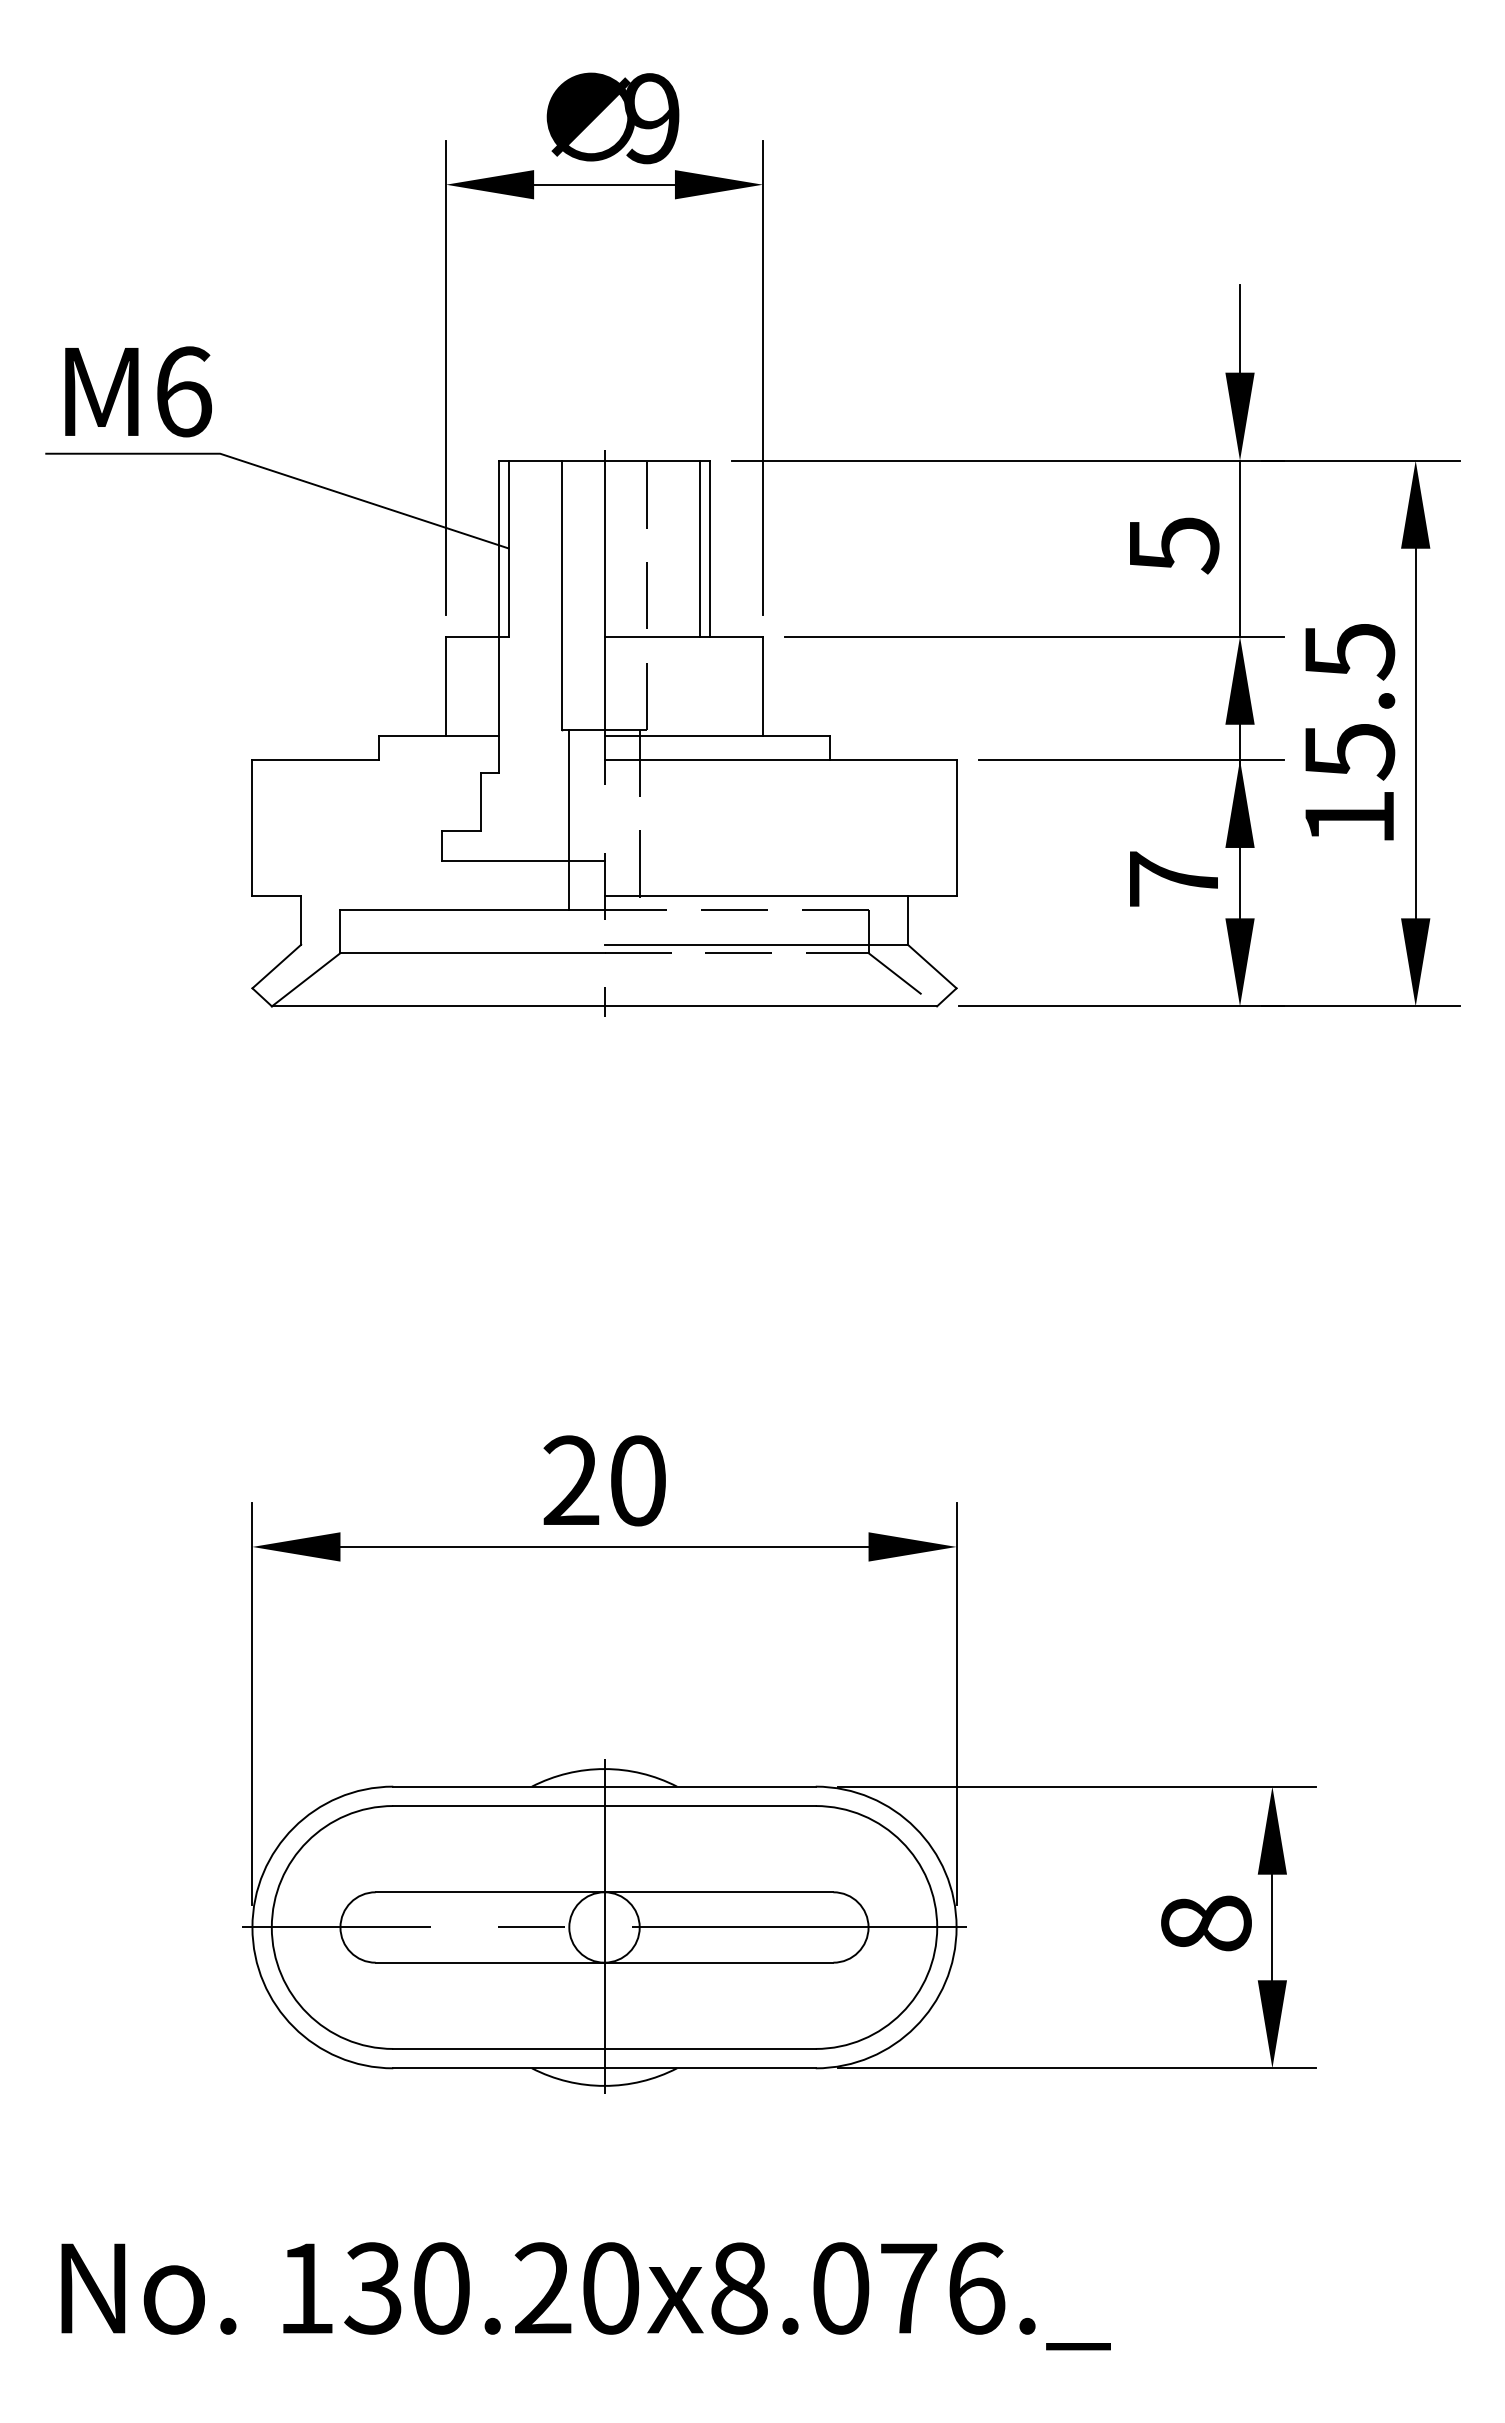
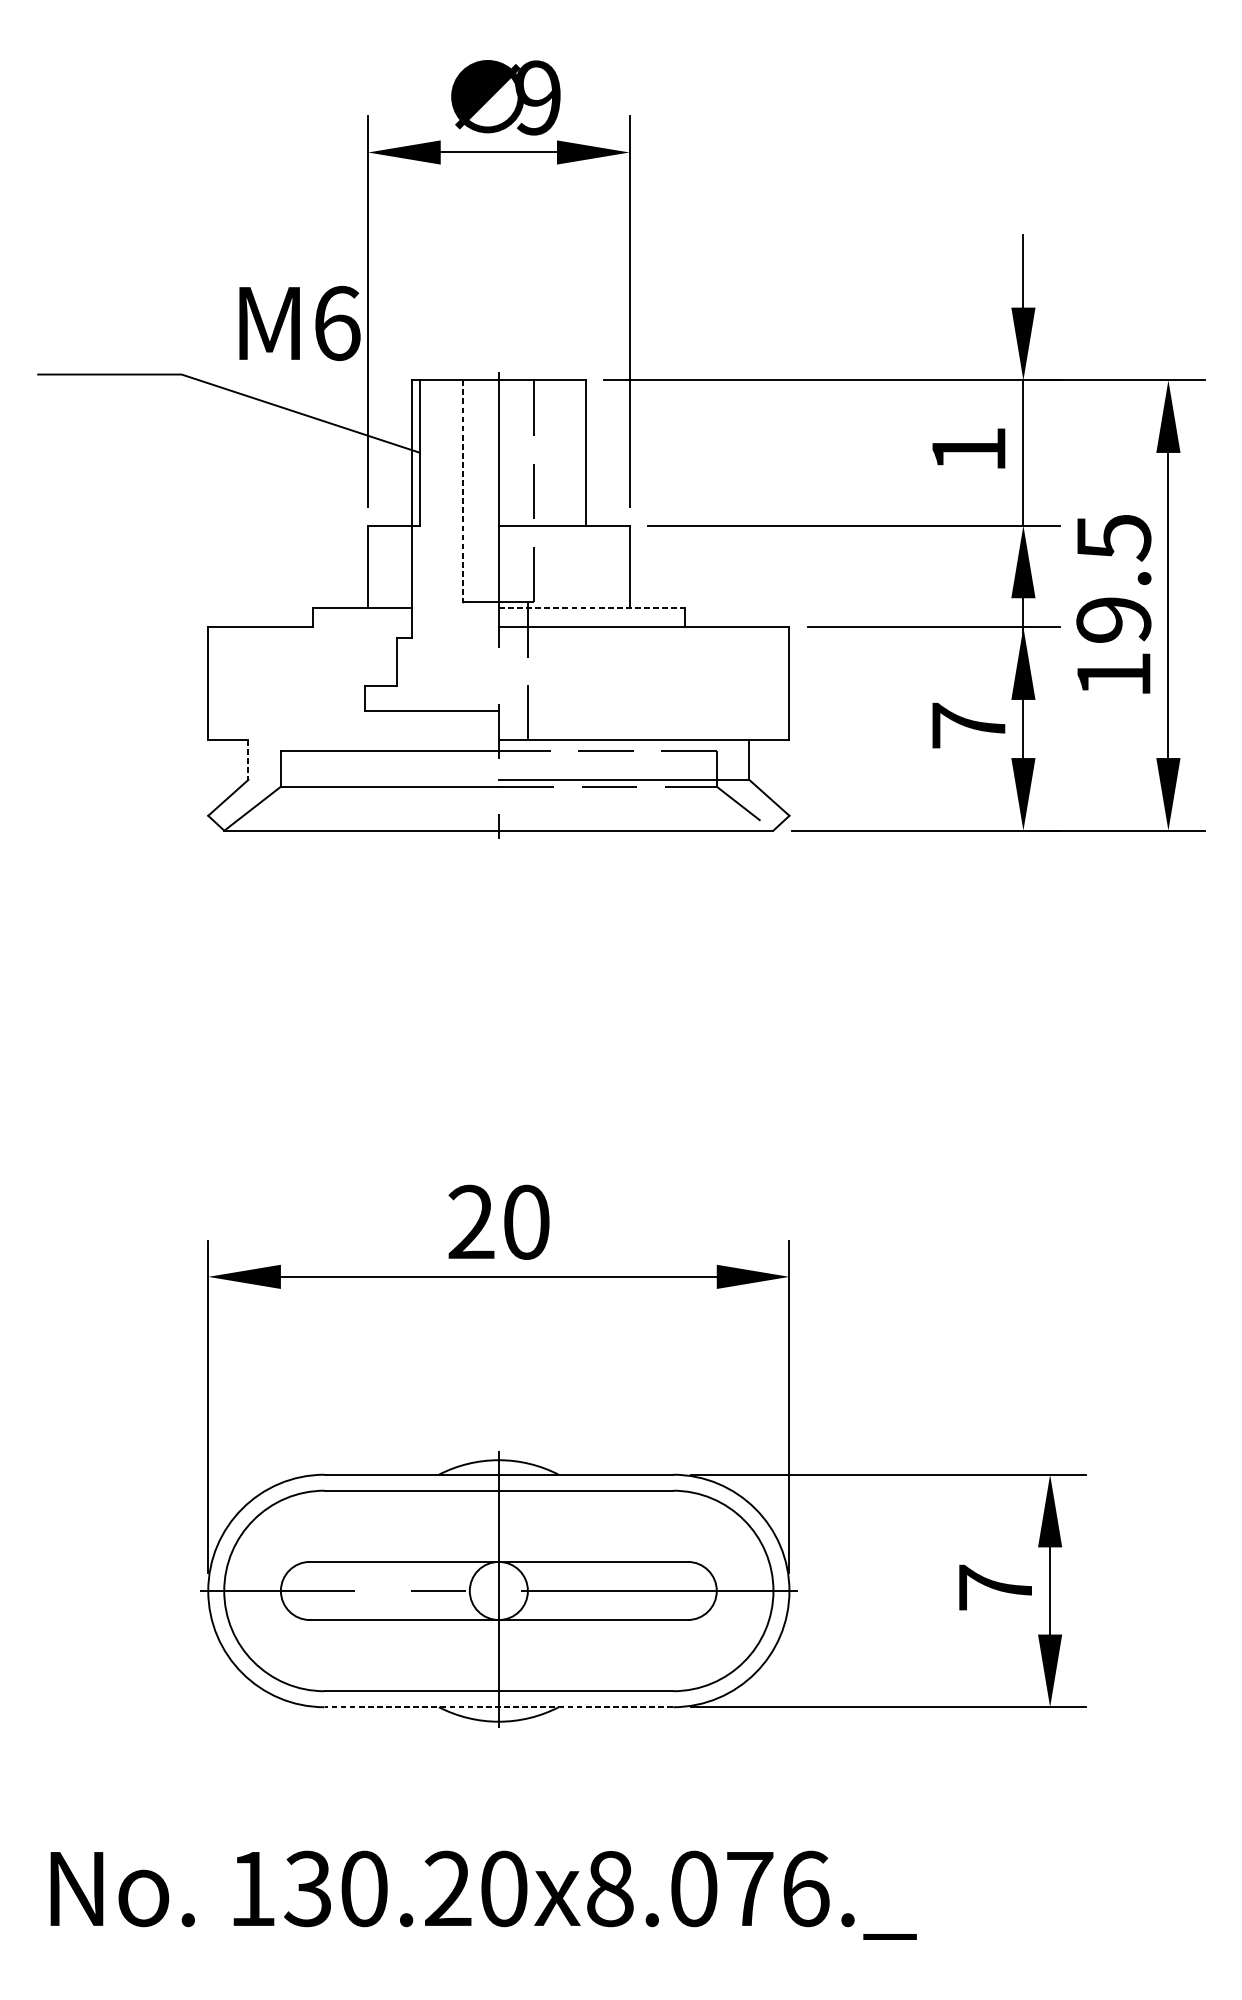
text: (138, 391) -> (299, 323), moved
text: (1174, 545) -> (969, 450), 5 -> 1
line: (699, 548) -> (577, 452), removed
line: (561, 595) -> (463, 491), solid -> dashed
line: (717, 736) -> (592, 607), solid -> dashed
text: (1349, 752) -> (1113, 621), 15.5 -> 19.5
line: (569, 819) -> (469, 676), removed
line: (301, 920) -> (248, 759), solid -> dashed
text: (1206, 1923) -> (995, 1587), 8 -> 7
line: (604, 2068) -> (498, 1707), solid -> dashed

